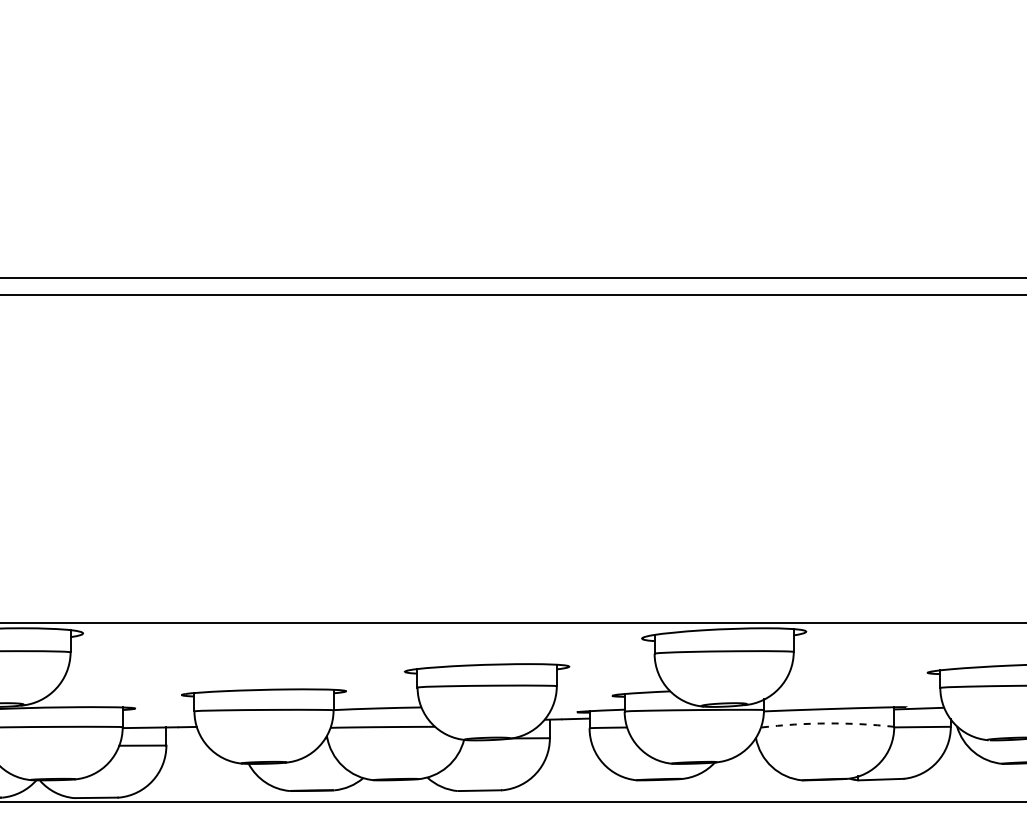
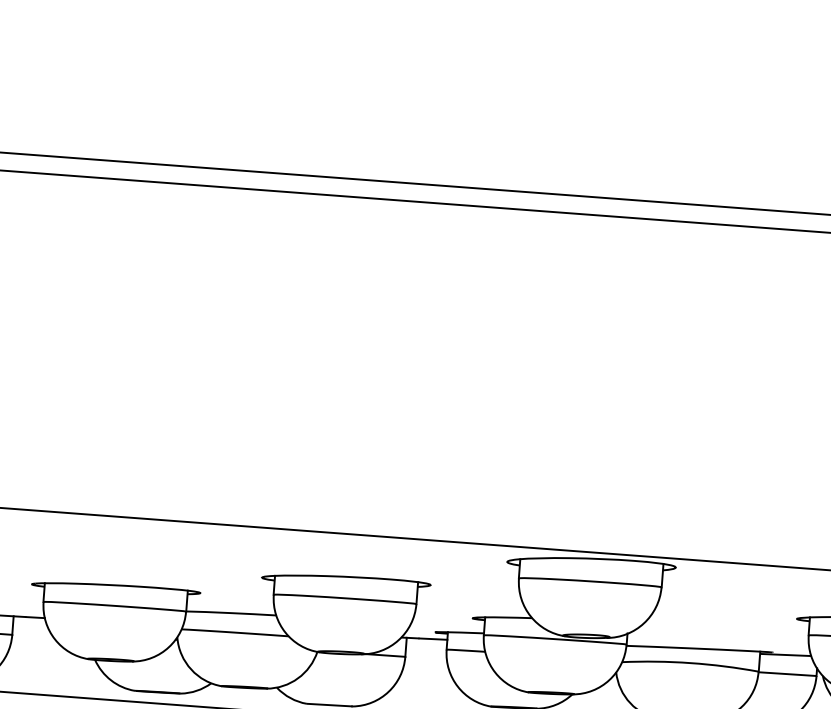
arc: (827, 723) -> (690, 663), dashed -> solid

